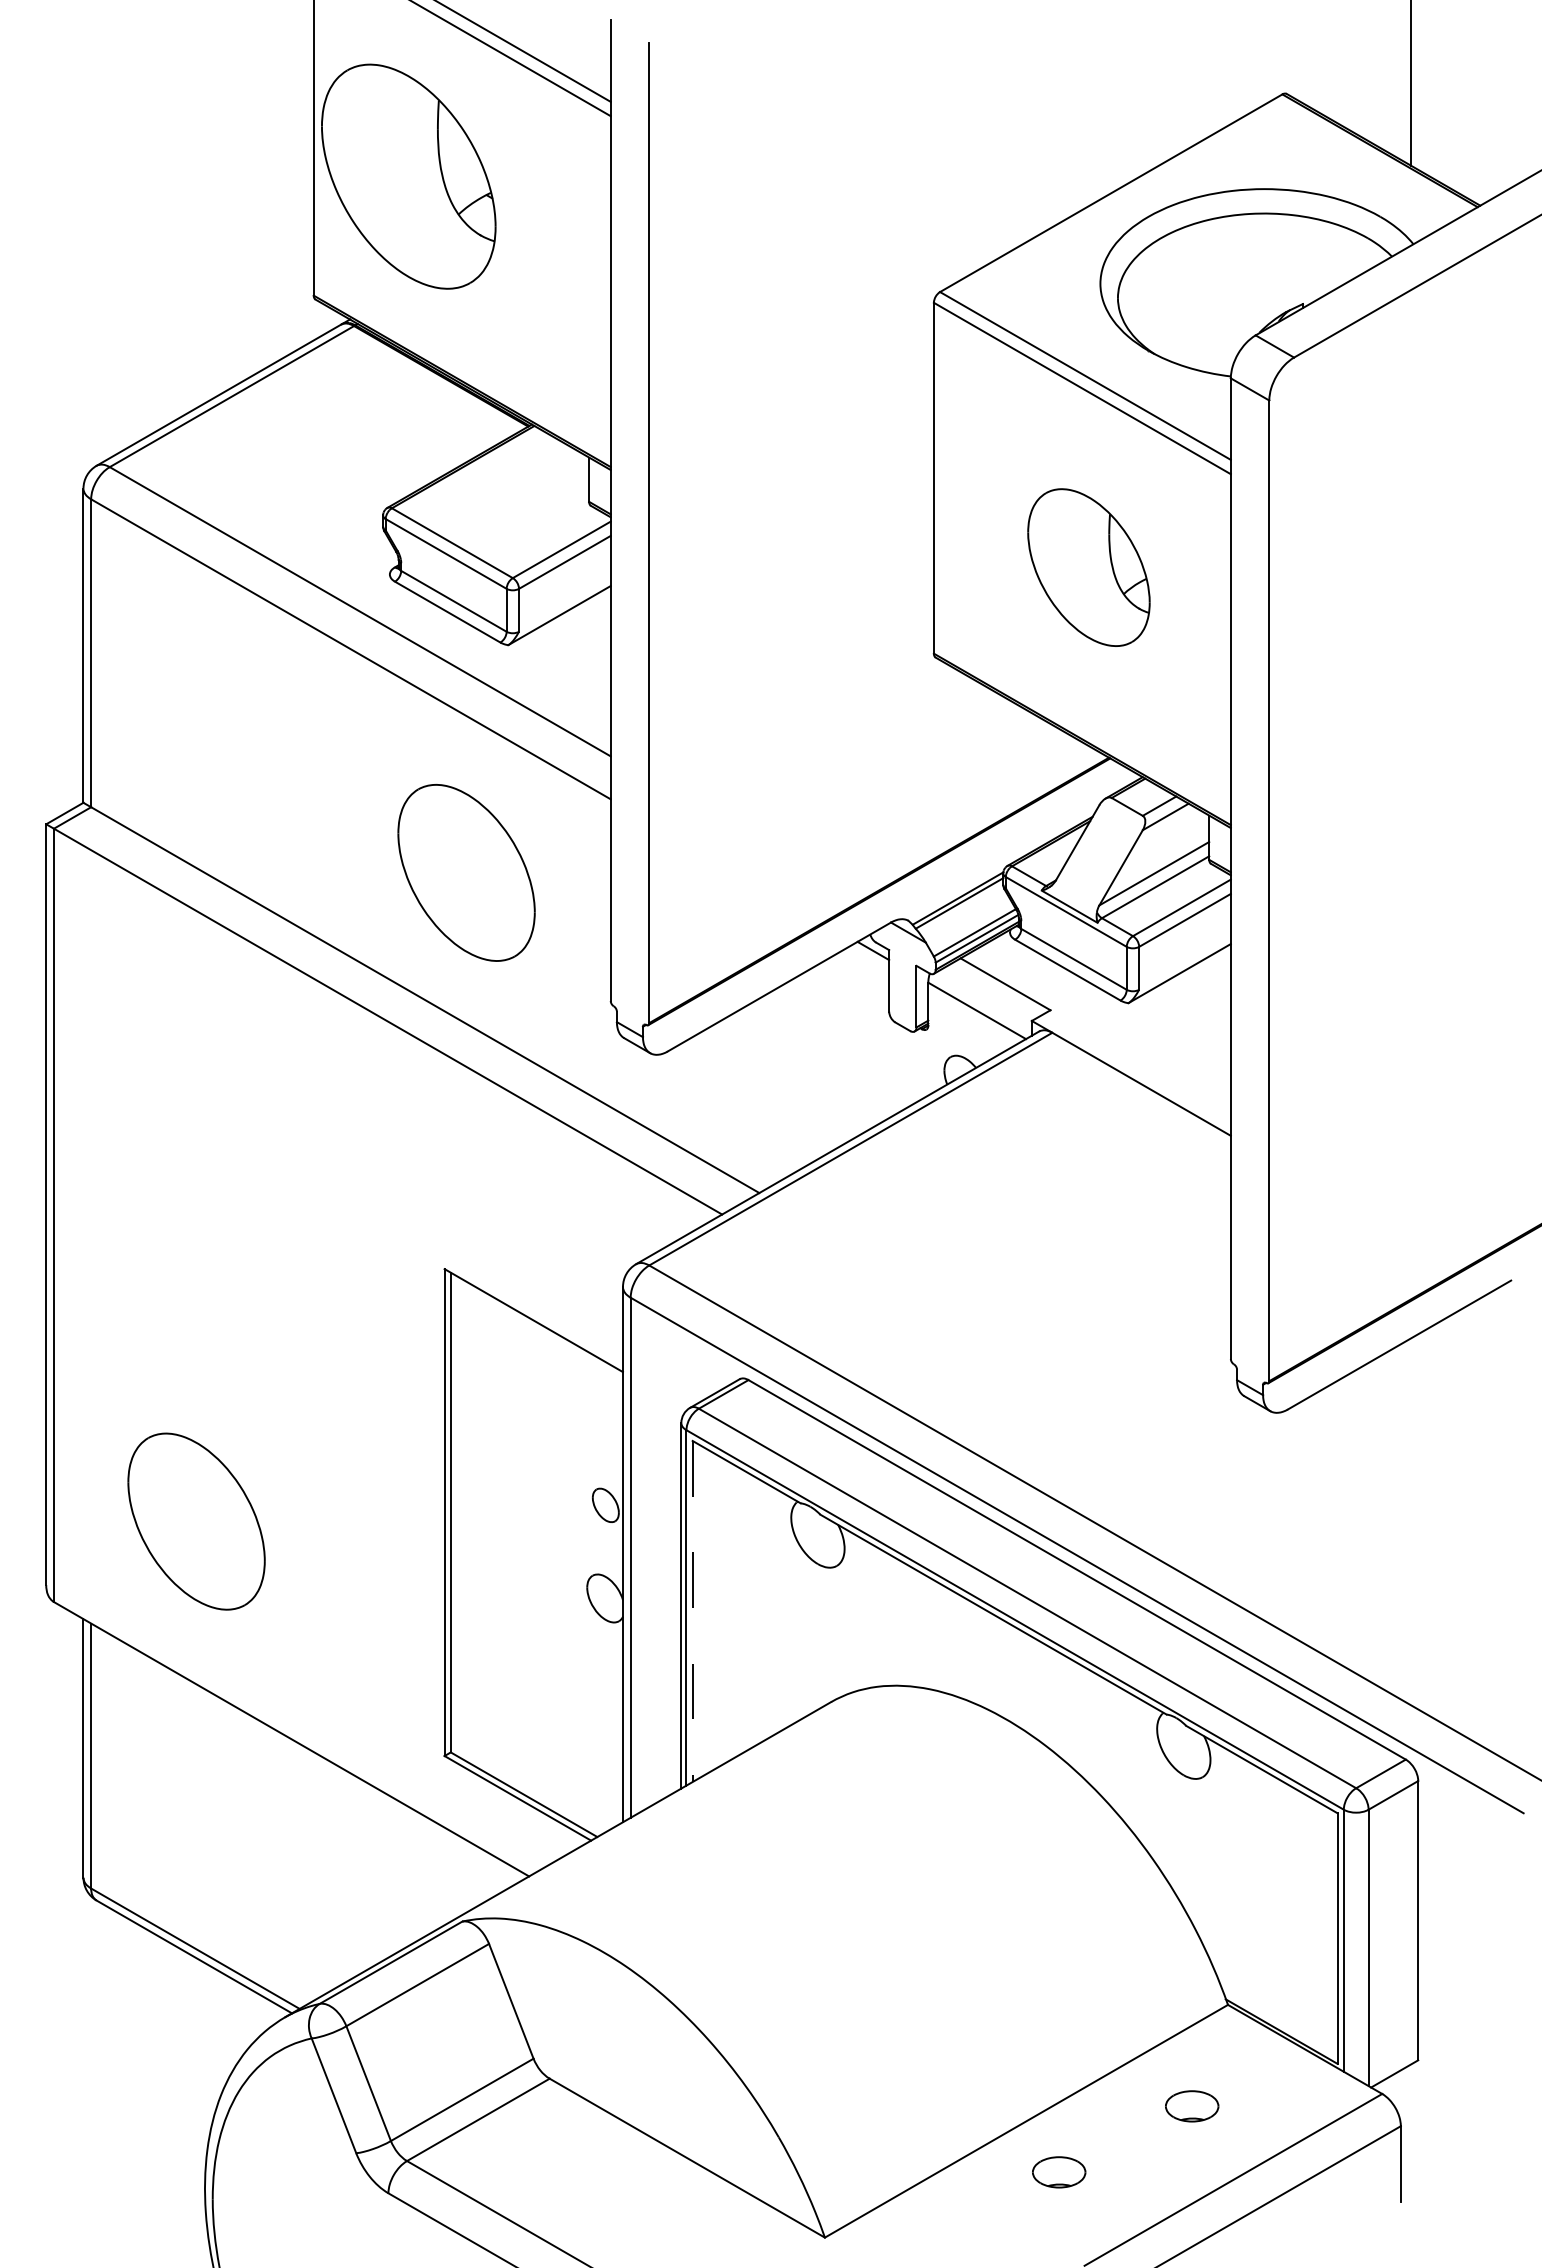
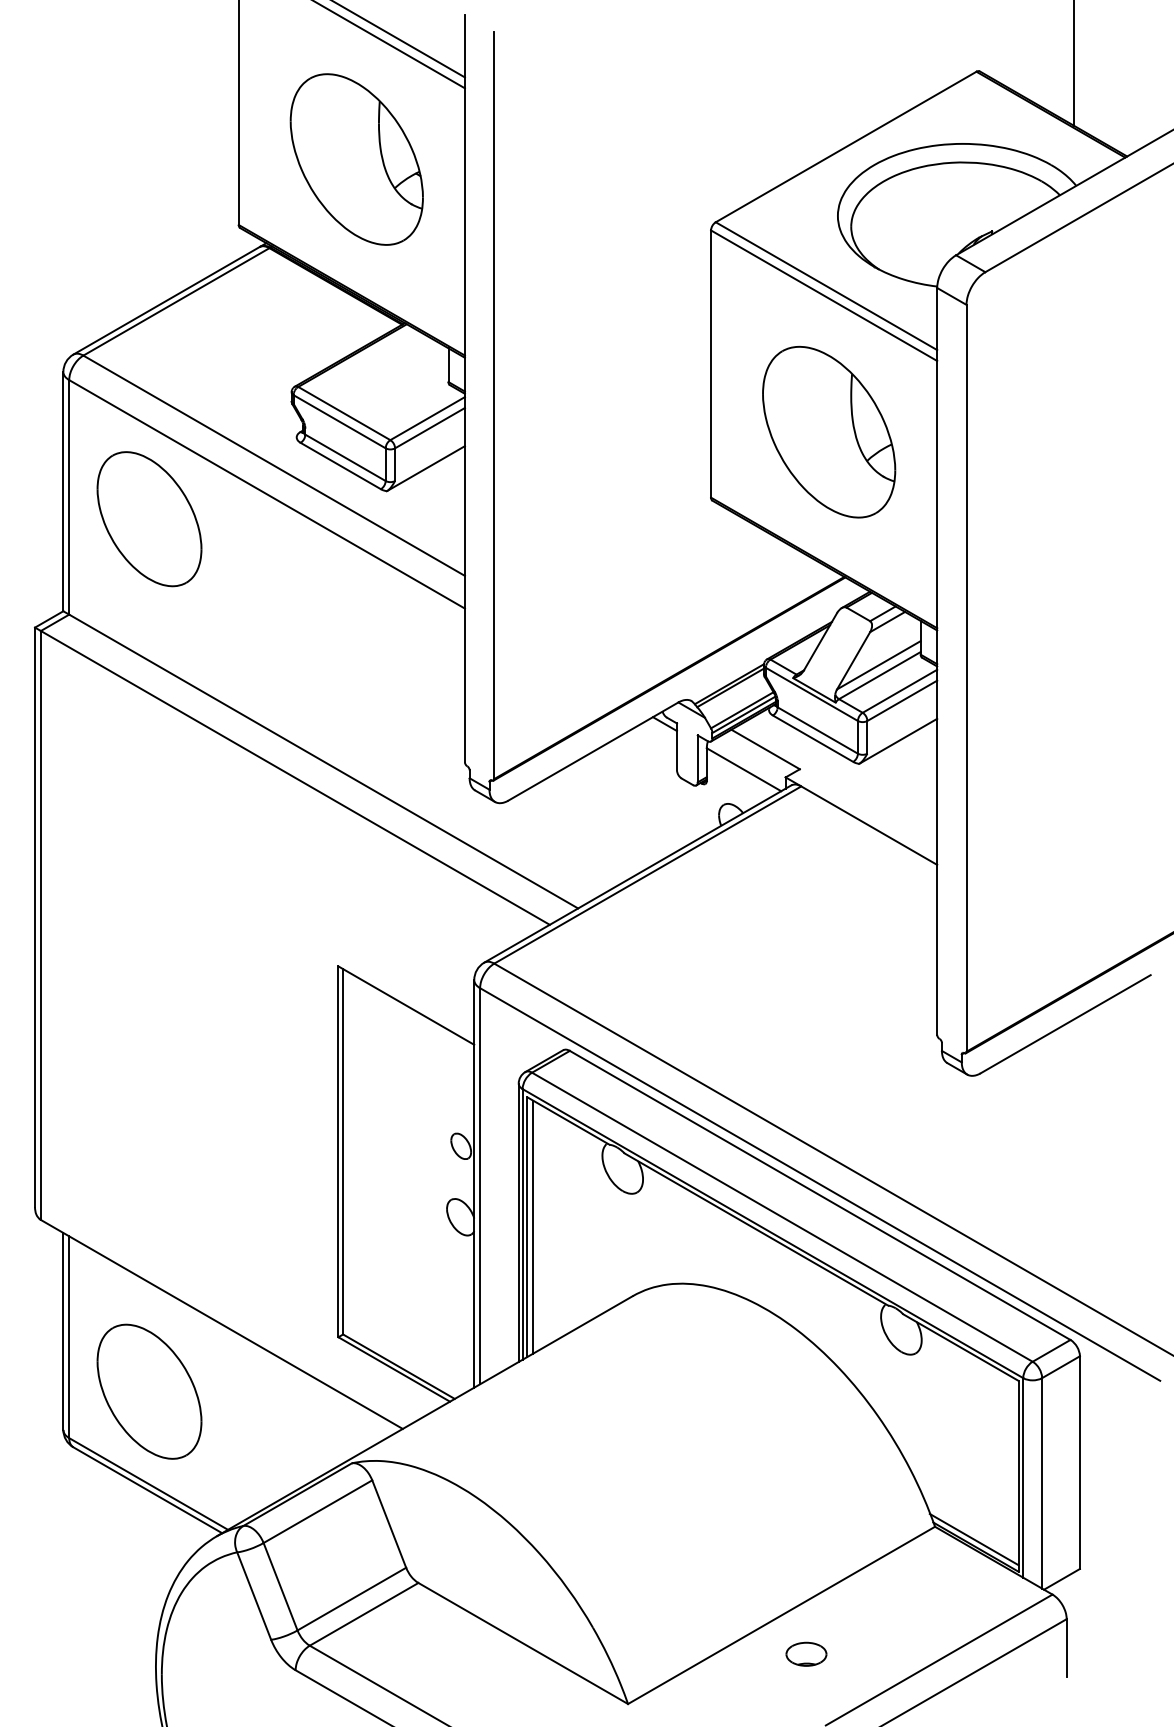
part: (408, 176) -> (356, 159), moved
part: (1088, 567) -> (828, 432), size x1.43
part: (466, 872) -> (149, 518), moved
part: (196, 1521) -> (149, 1391), moved
line: (692, 1611) -> (527, 1227), dashed -> solid
line: (700, 1611) -> (533, 1227), added
line: (1279, 2021) -> (974, 1539), added
part: (1192, 2106) -> (908, 1604), removed

